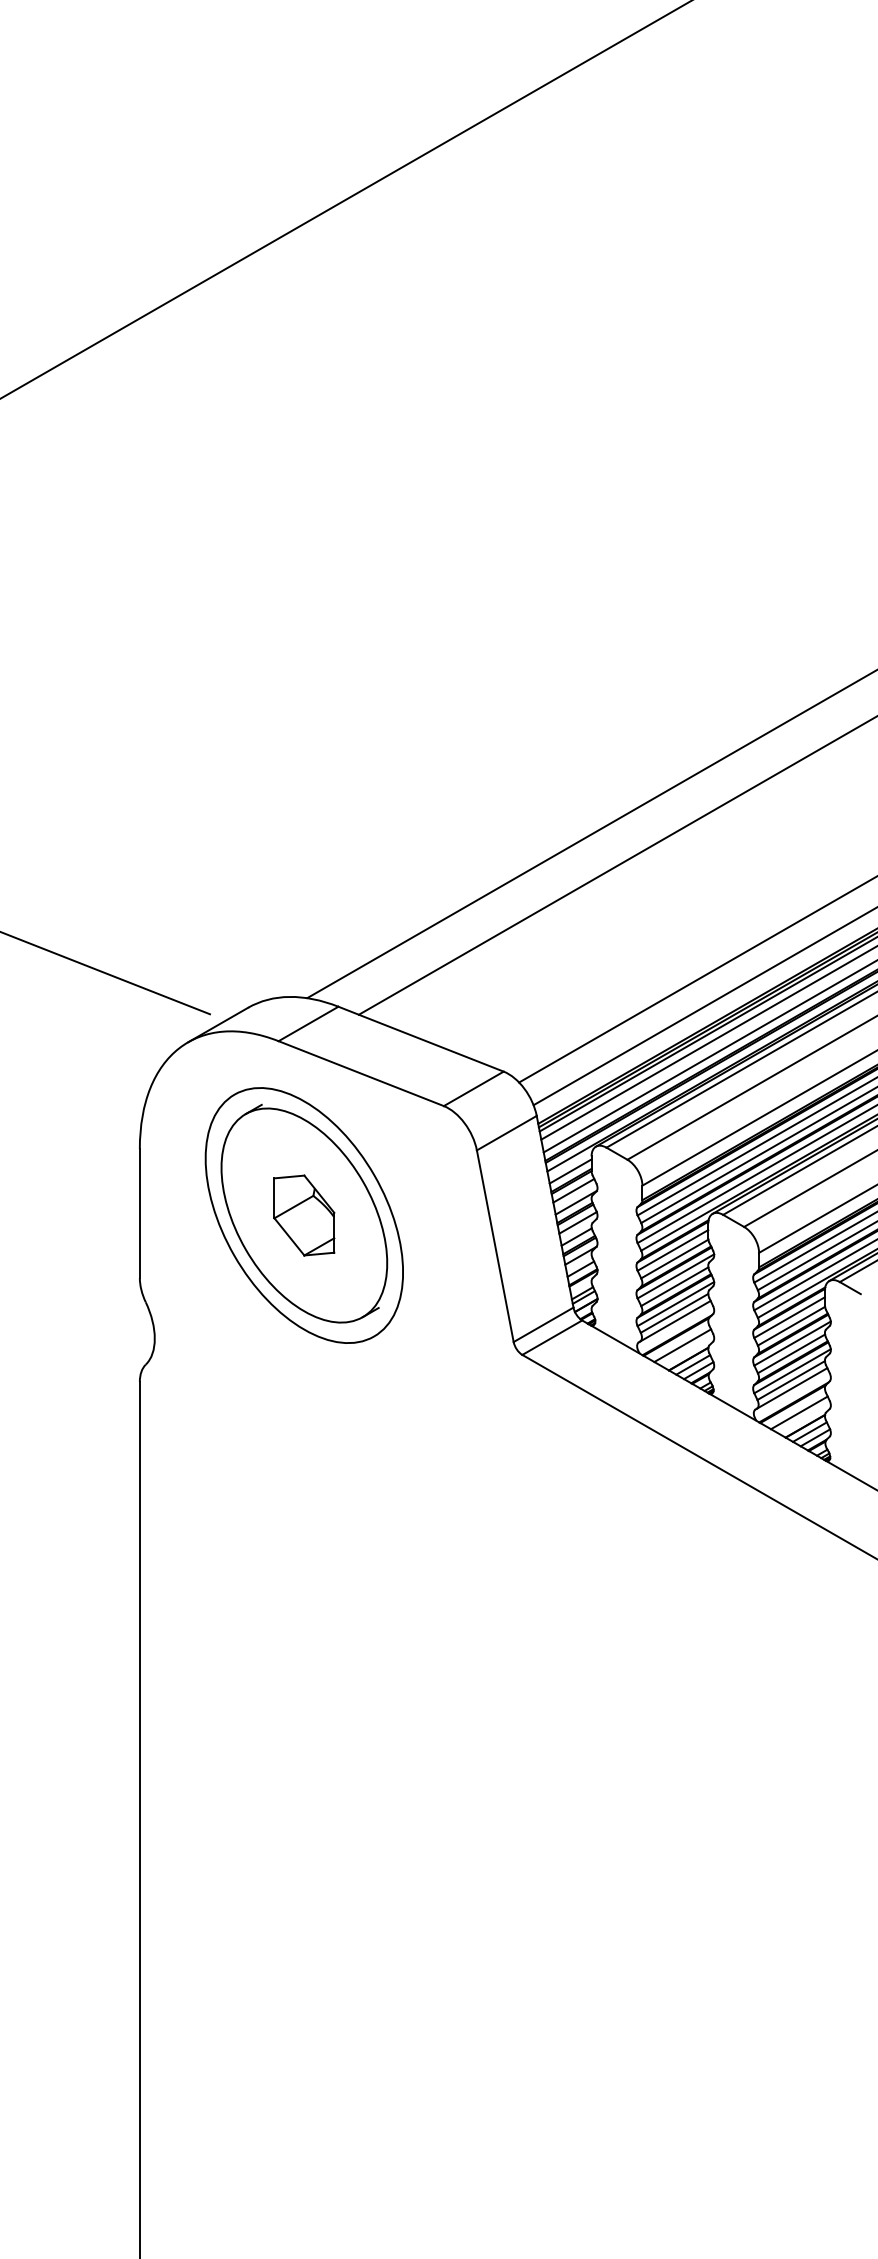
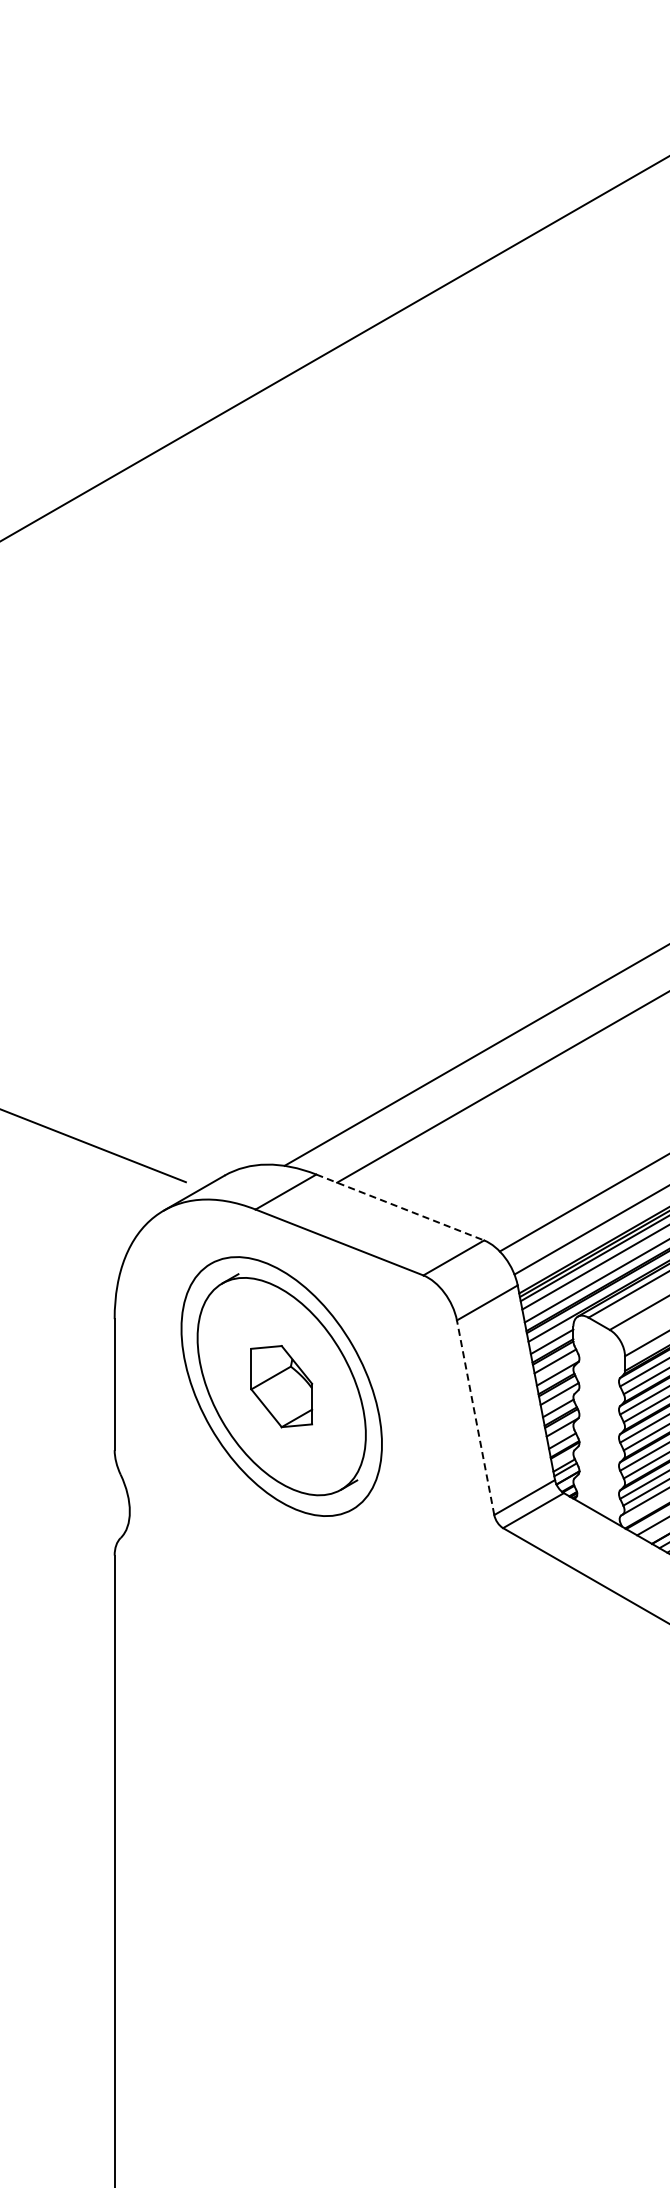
line: (421, 1039) -> (400, 1207), solid -> dashed
line: (495, 1246) -> (475, 1418), solid -> dashed

